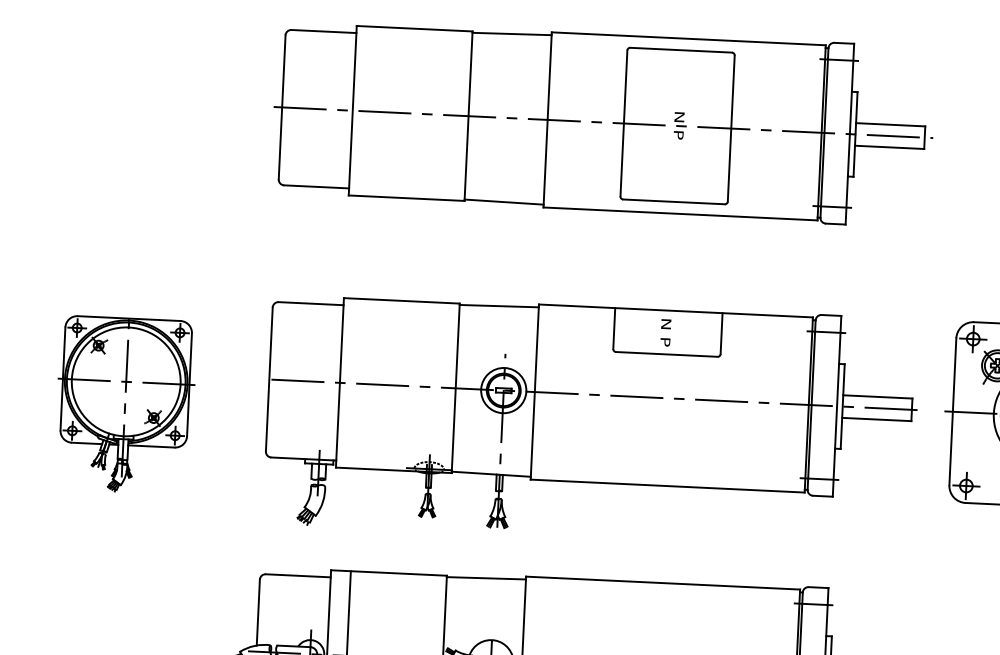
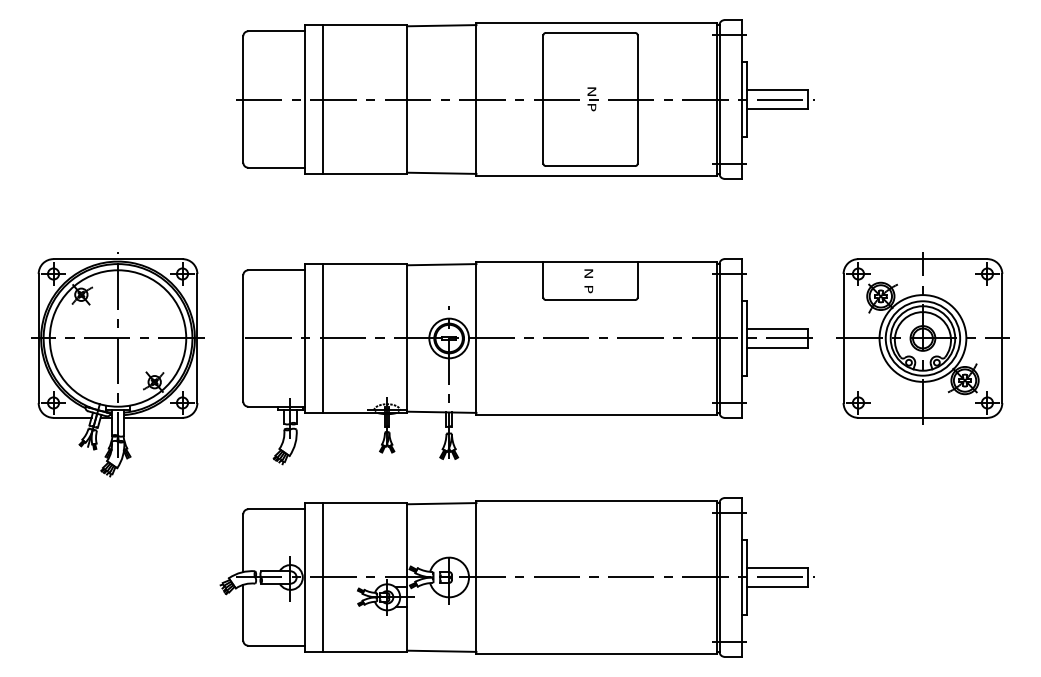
line: (372, 111) -> (322, 99), added
line: (359, 383) -> (322, 338), added
part: (124, 402) -> (117, 364), size x1.43

